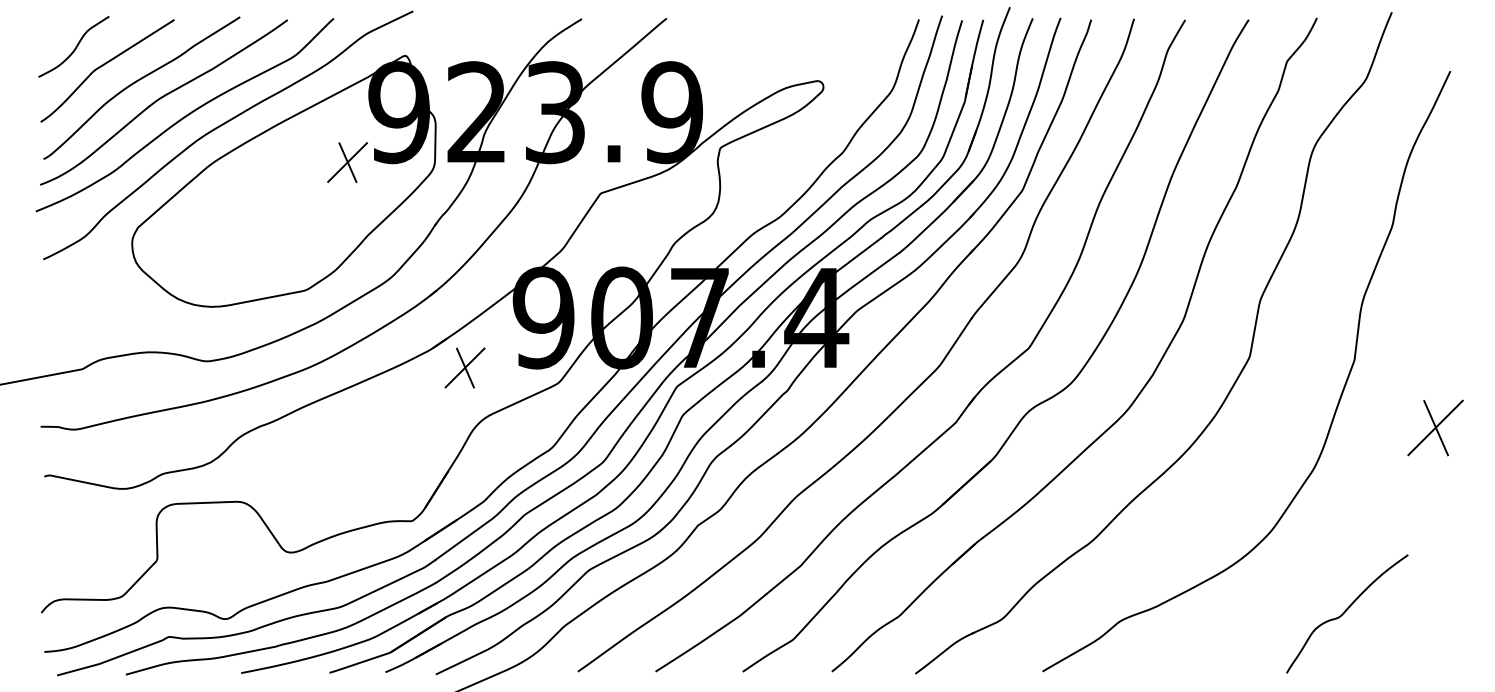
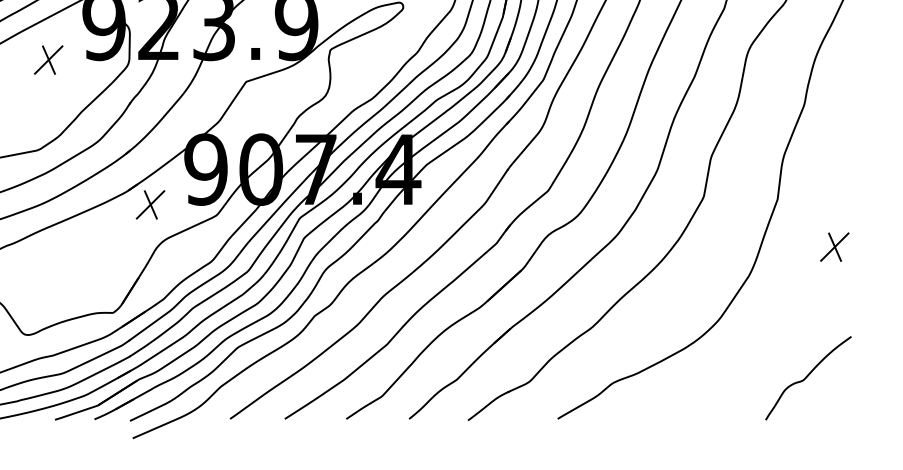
part: (347, 162) -> (48, 60), moved
part: (1435, 427) -> (834, 246), size x0.71
curve: (1346, 611) -> (807, 376), moved

